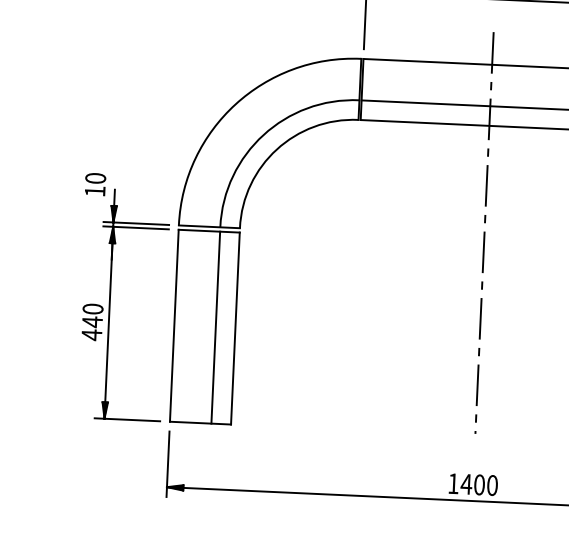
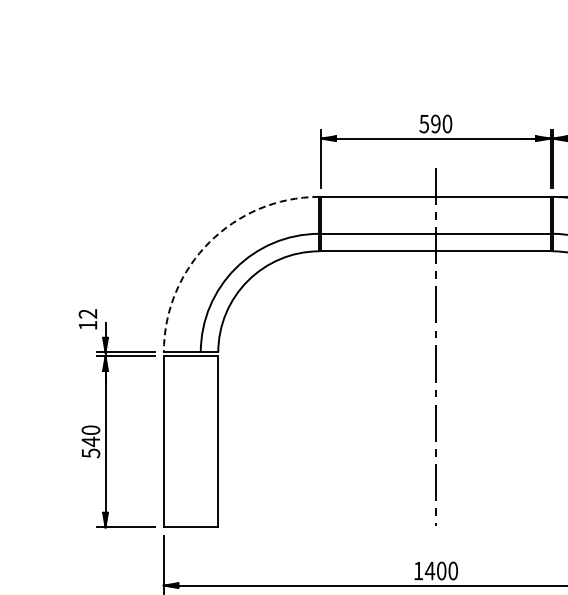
arc: (235, 104) -> (209, 242), solid -> dashed
text: (95, 177) -> (87, 313), 10 -> 12
line: (215, 327) -> (200, 441), removed
text: (91, 335) -> (90, 453), 440 -> 540

